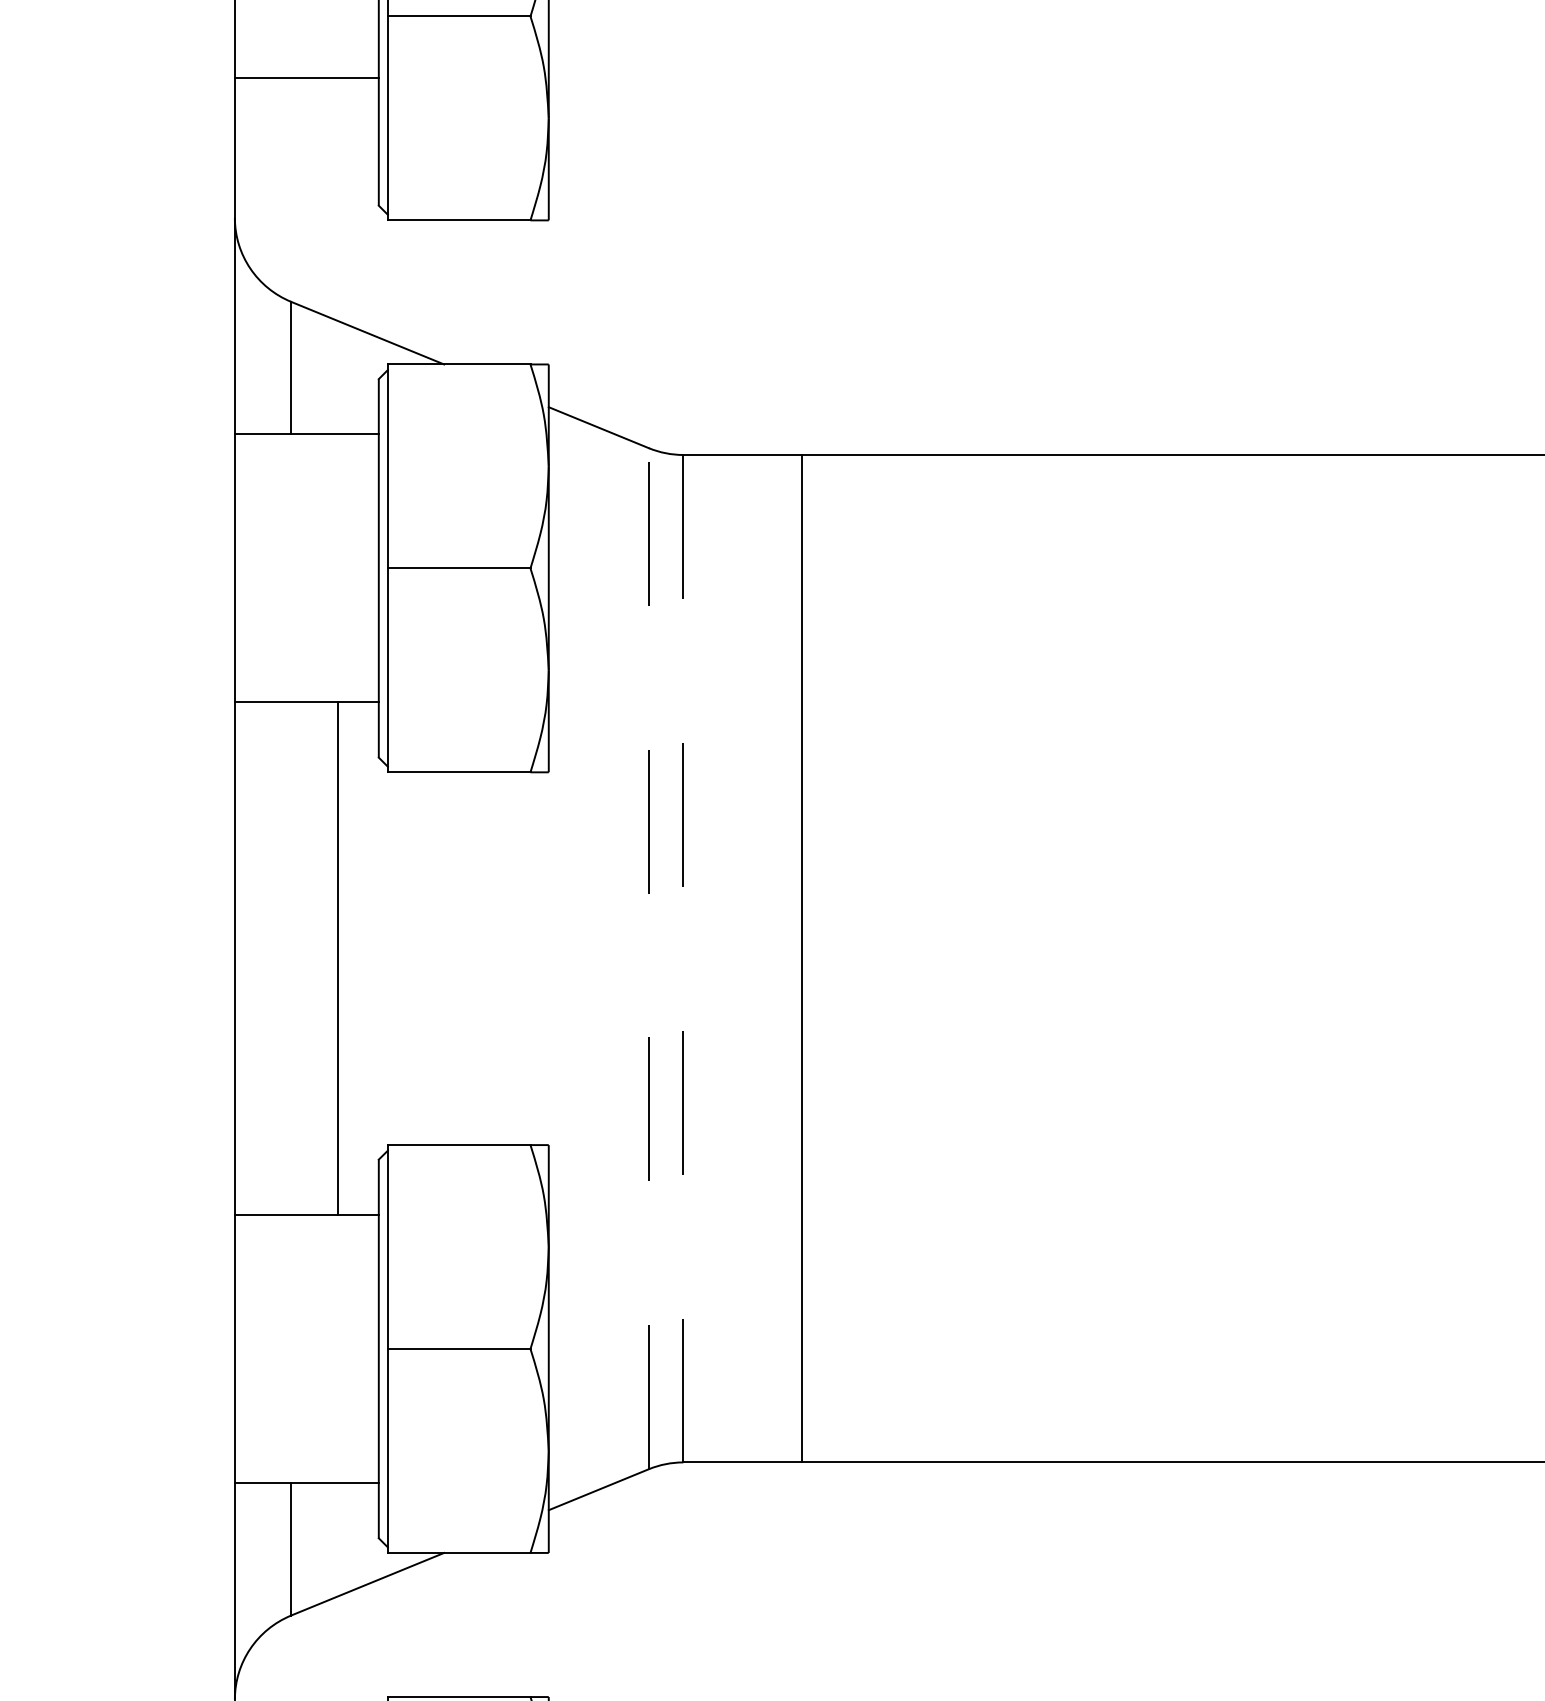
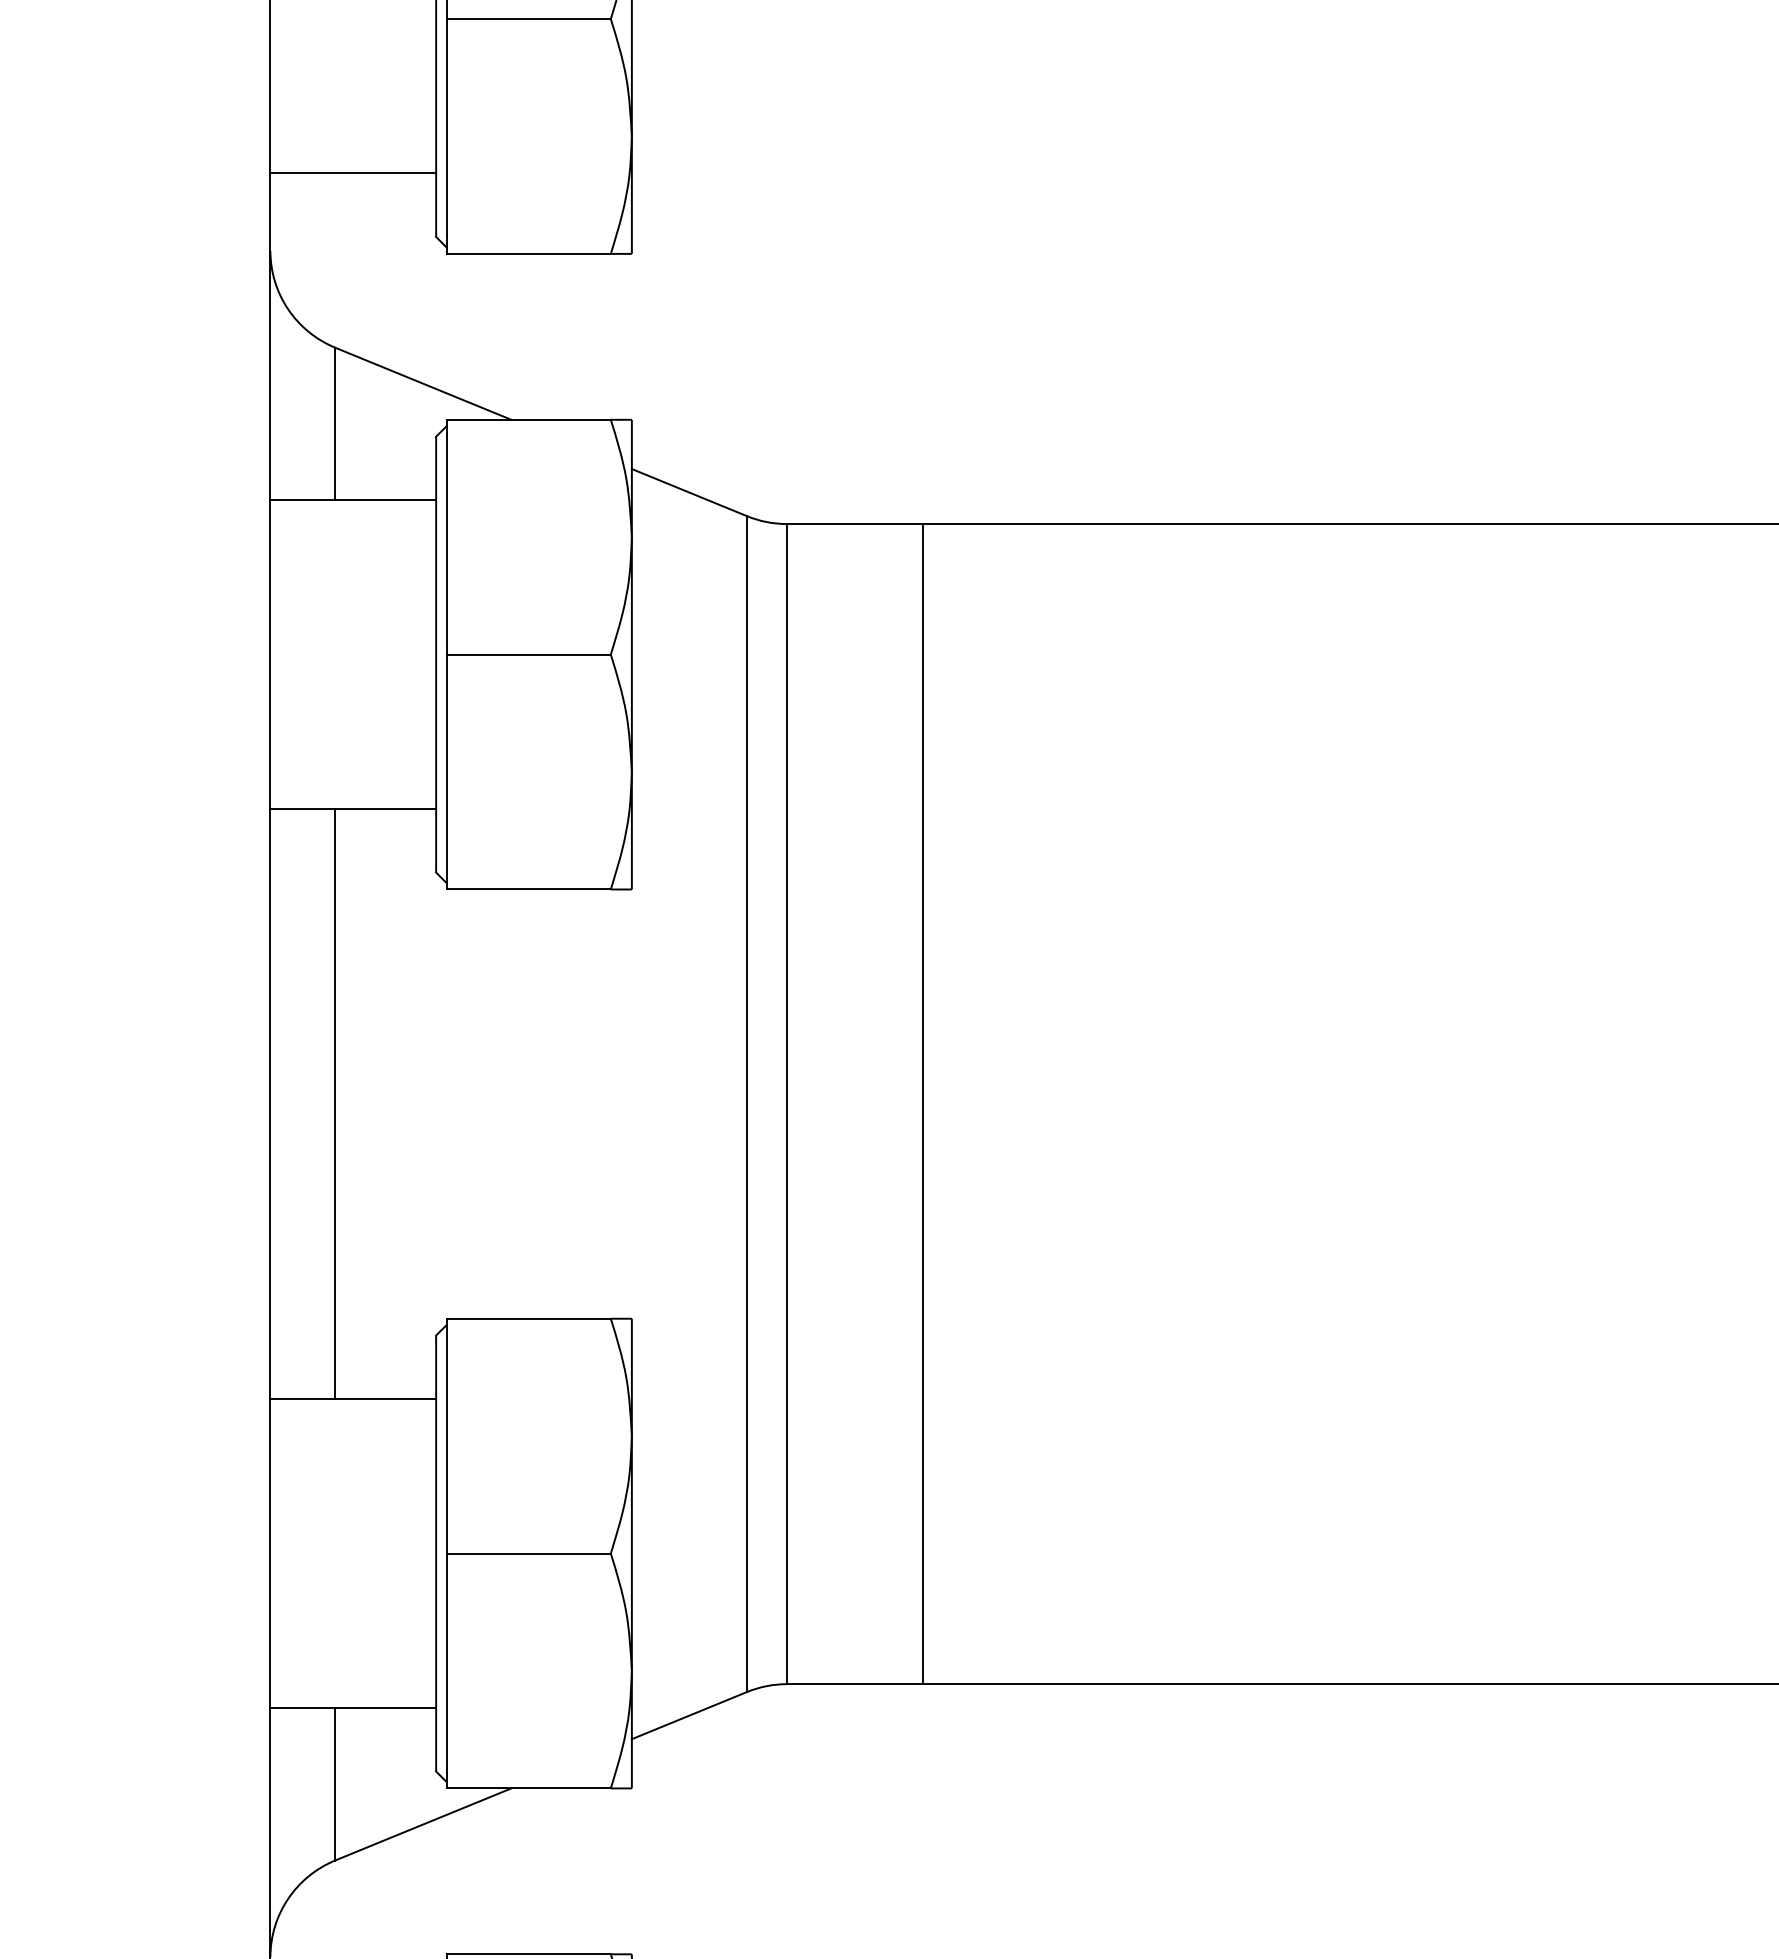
line: (307, 78) -> (353, 173), moved
line: (338, 958) -> (335, 1103), moved
line: (683, 958) -> (786, 1103), dashed -> solid
line: (649, 959) -> (747, 1104), dashed -> solid

